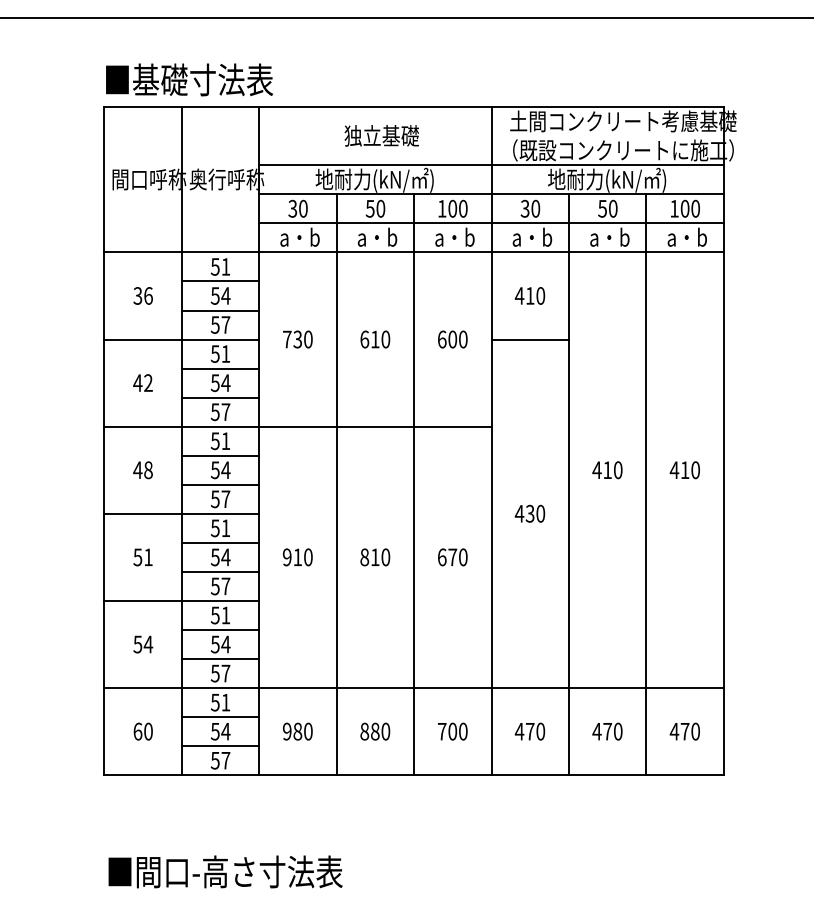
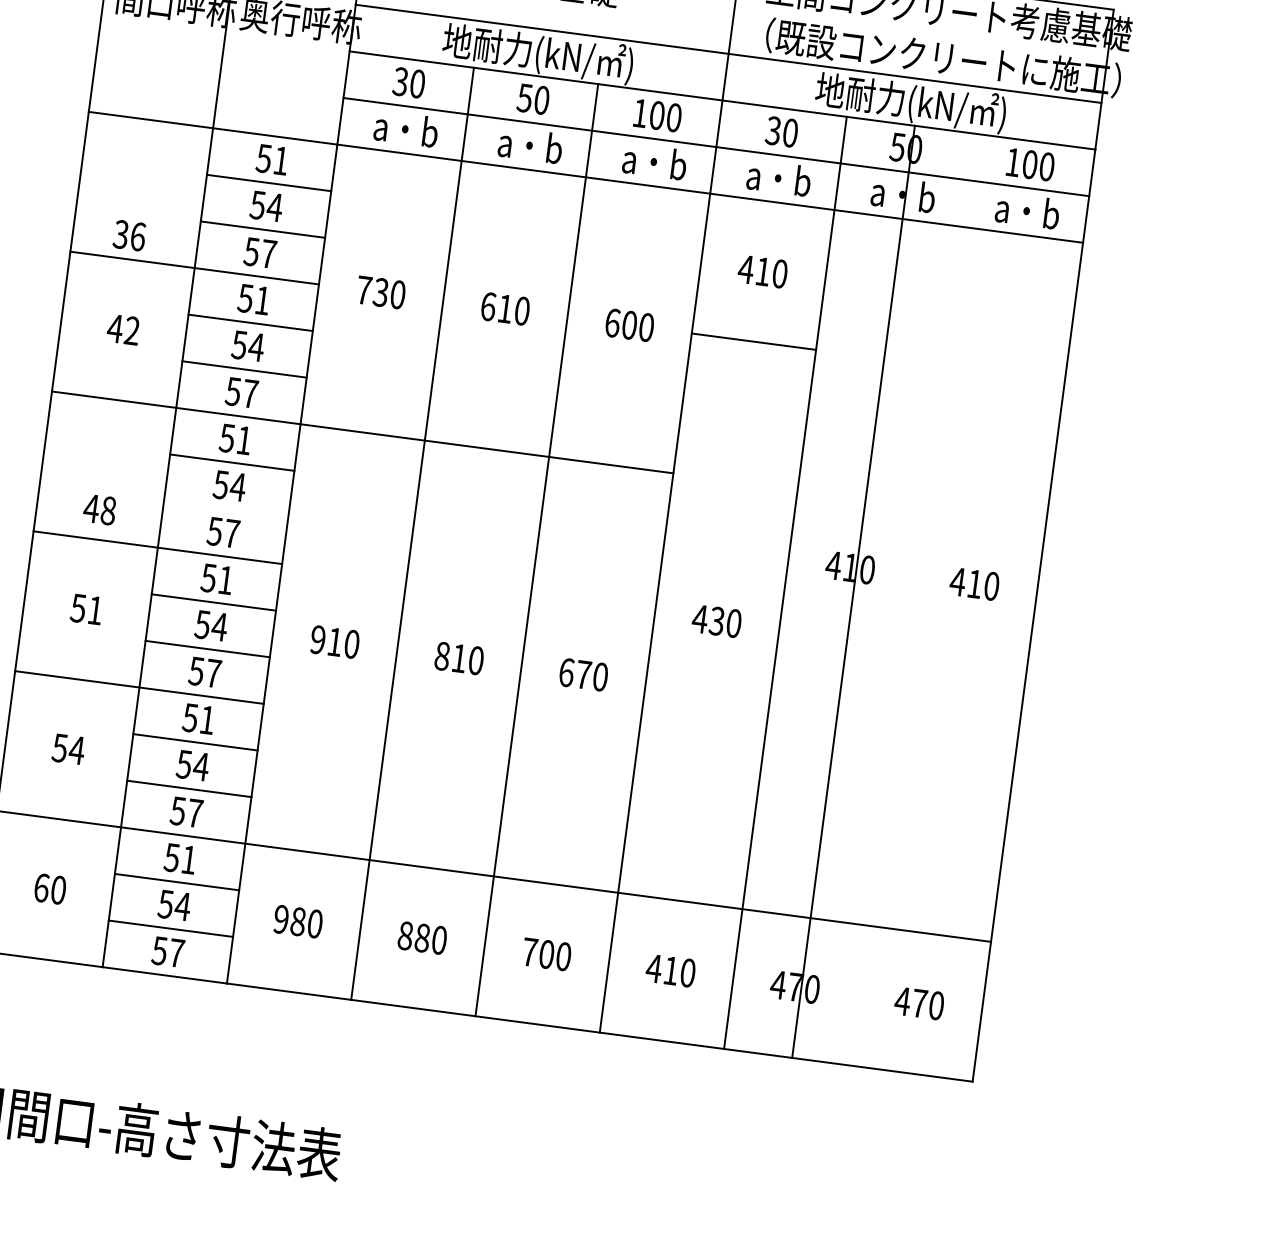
text: (142, 295) -> (128, 234), moved
text: (142, 470) -> (98, 510), moved
line: (220, 484) -> (226, 508), removed
line: (646, 484) -> (853, 591), moved
text: (530, 731) -> (671, 970), 470 -> 410

